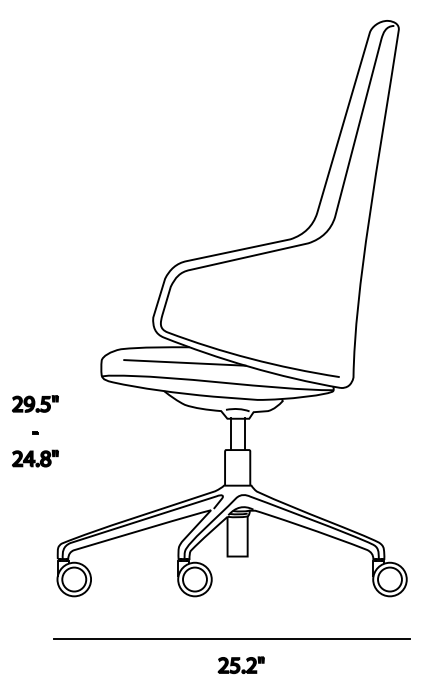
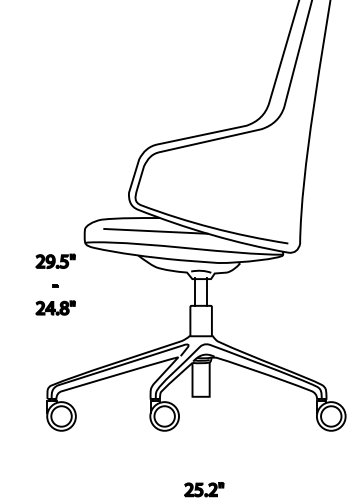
part: (35, 431) -> (55, 284), moved
line: (232, 638) -> (196, 466), removed

